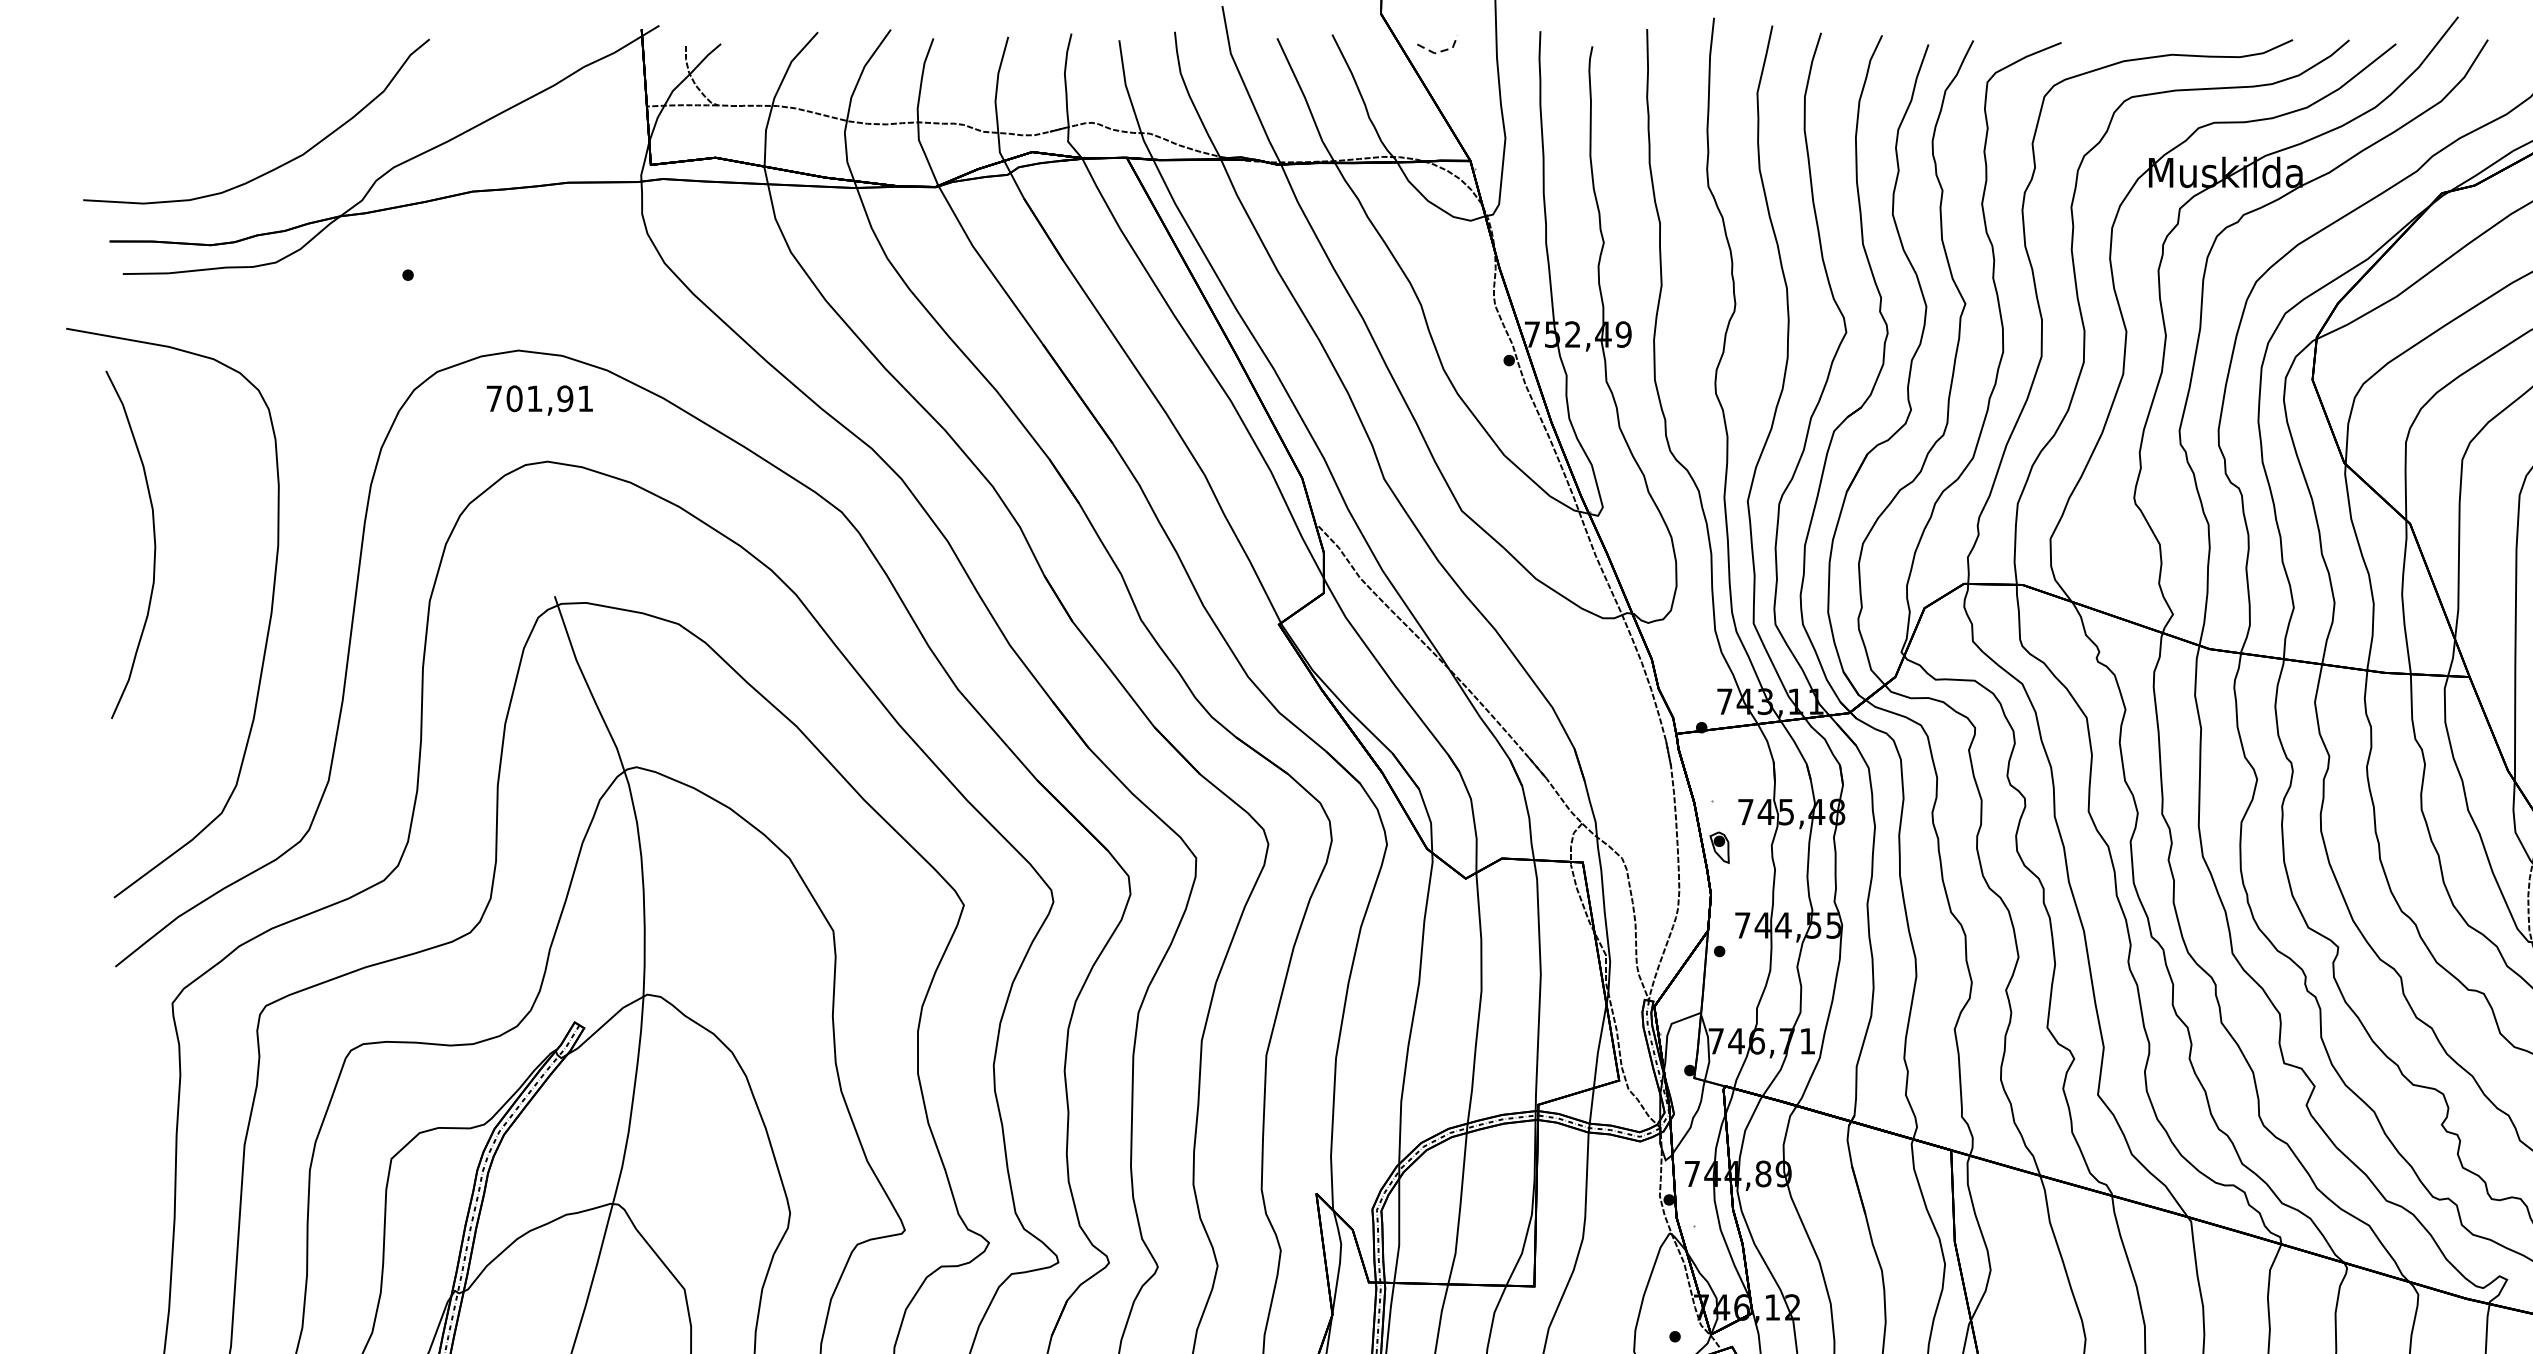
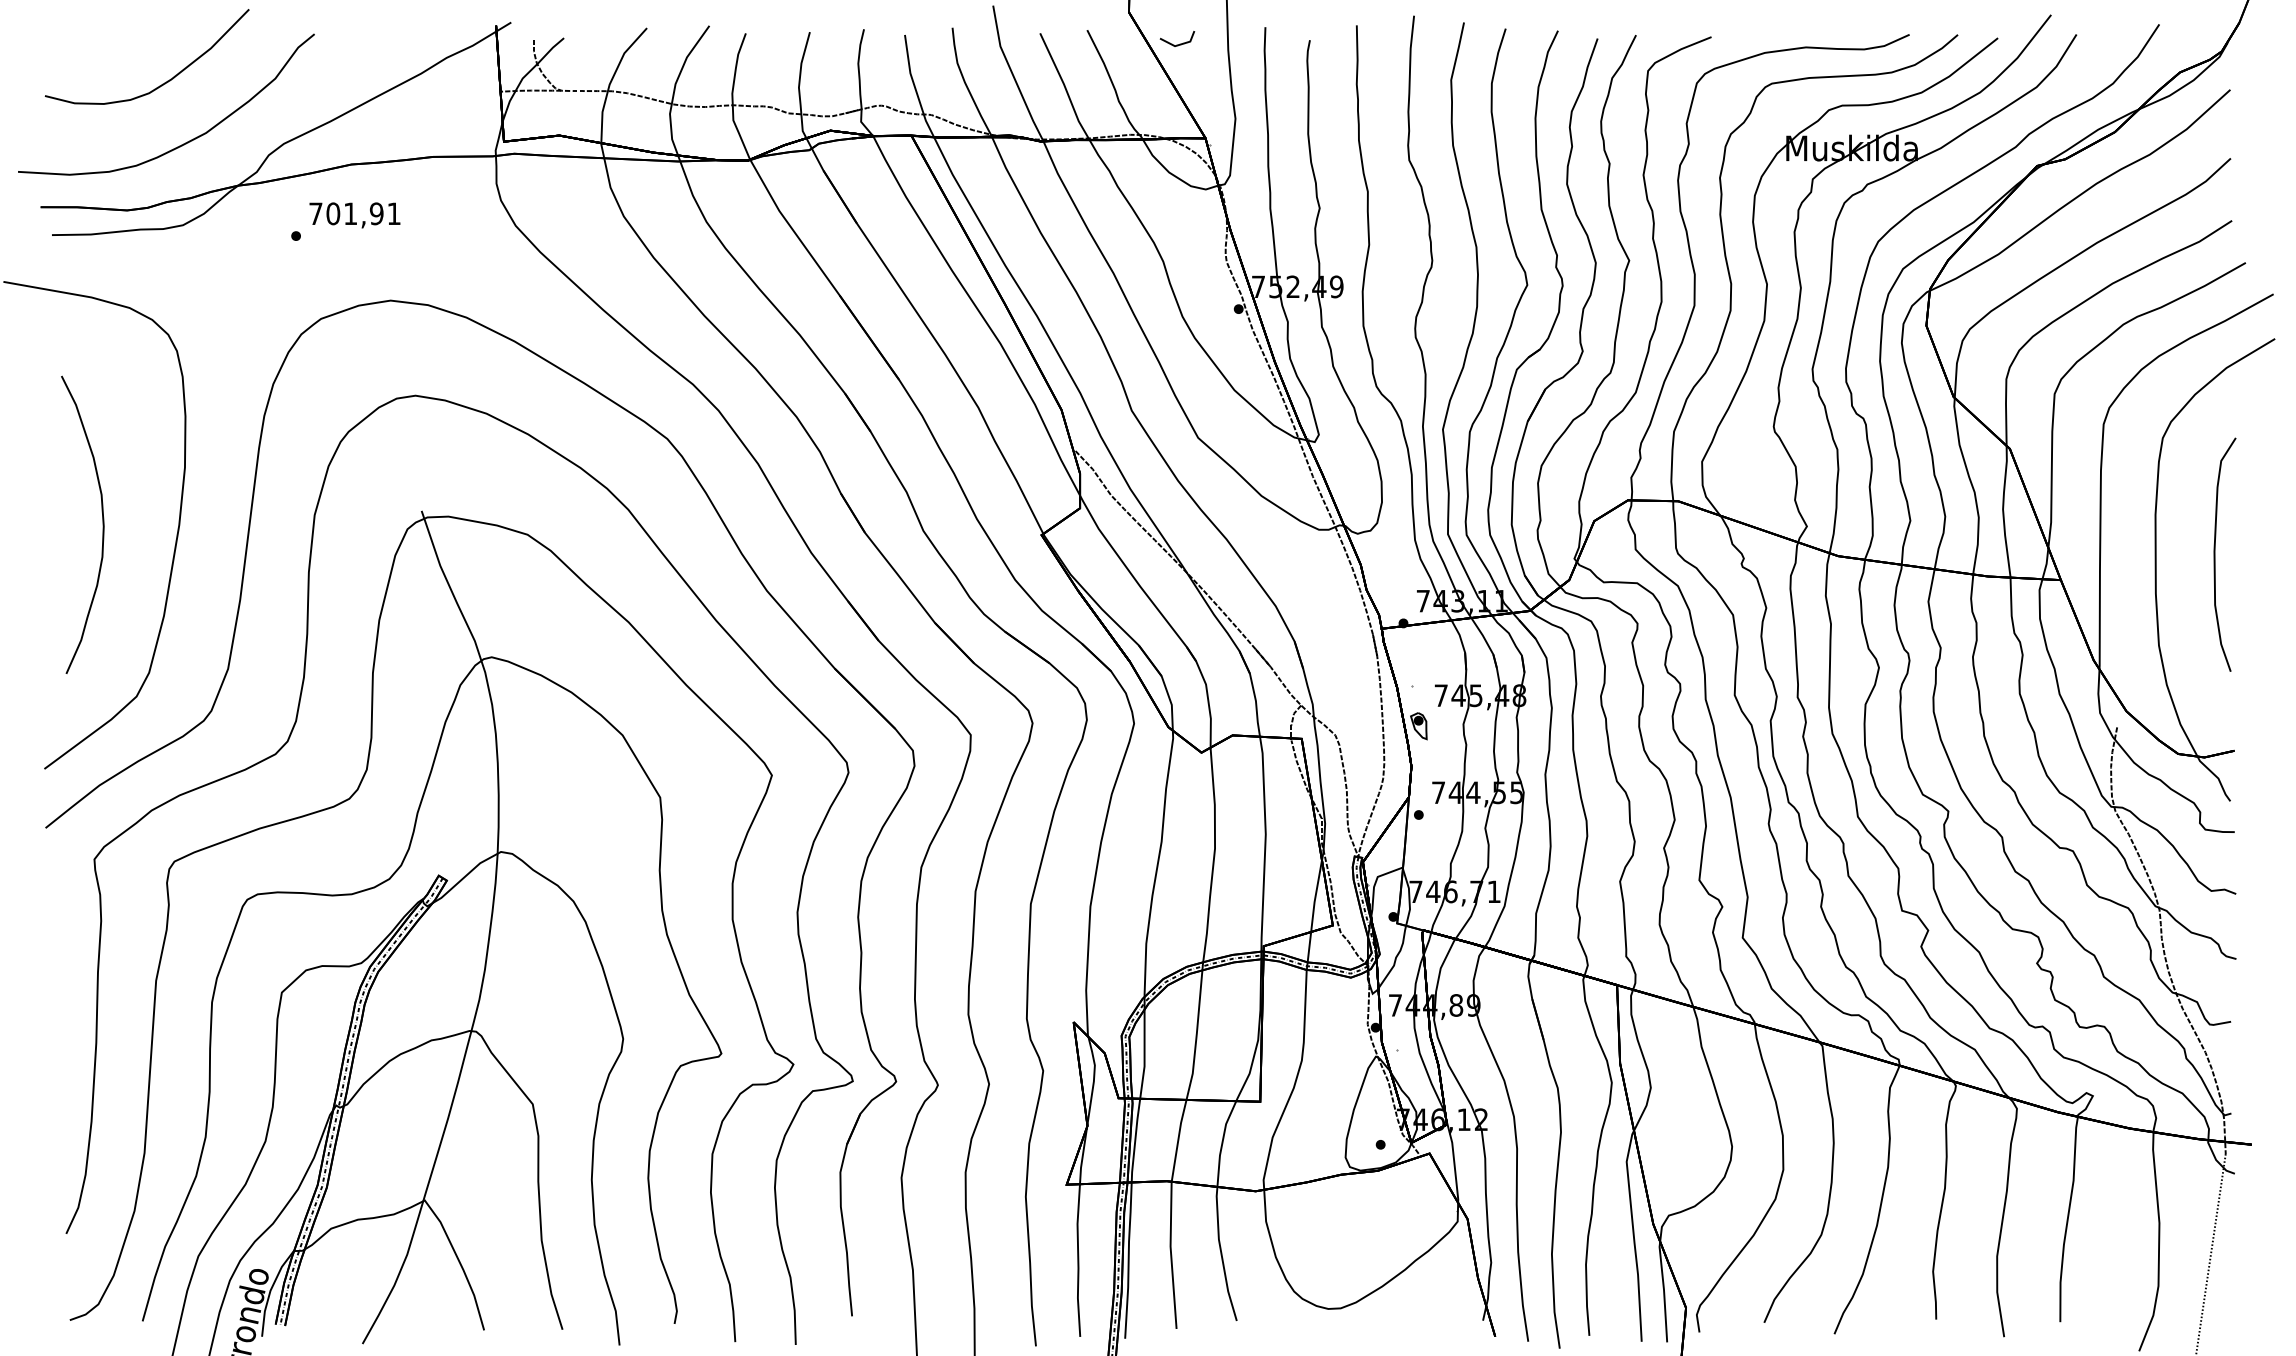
line: (1441, 51) -> (1180, 44), dashed -> solid
curve: (251, 96) -> (162, 83), added
text: (539, 400) -> (354, 215), moved
curve: (153, 544) -> (102, 524), moved

